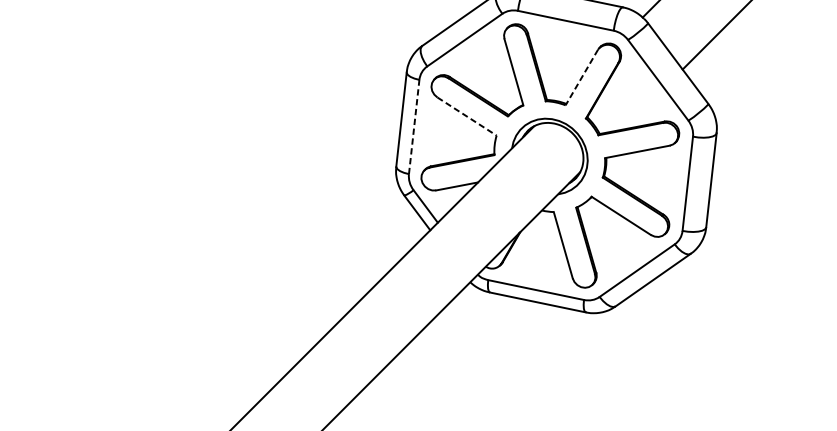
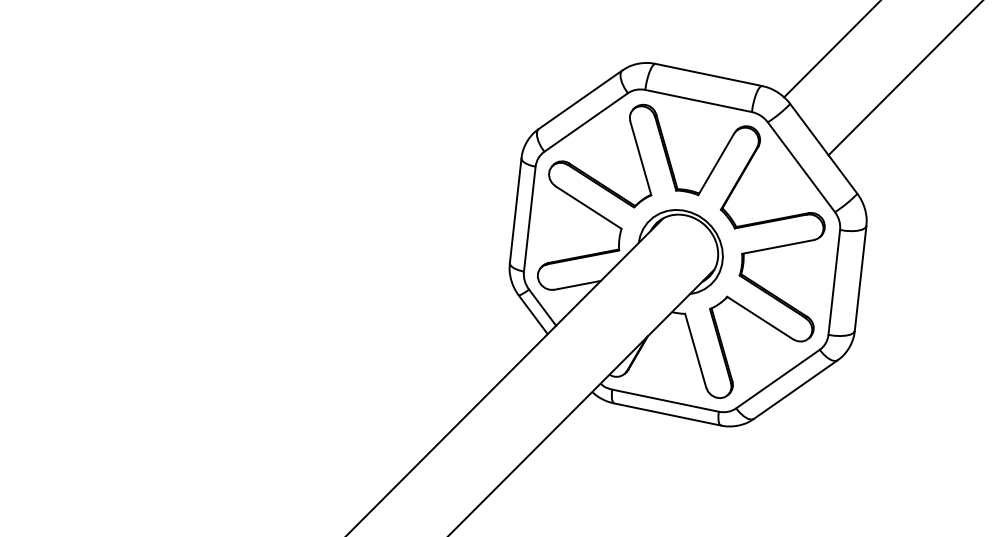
line: (581, 77) -> (716, 164), dashed -> solid
line: (467, 116) -> (589, 207), dashed -> solid
line: (413, 127) -> (529, 219), dashed -> solid

